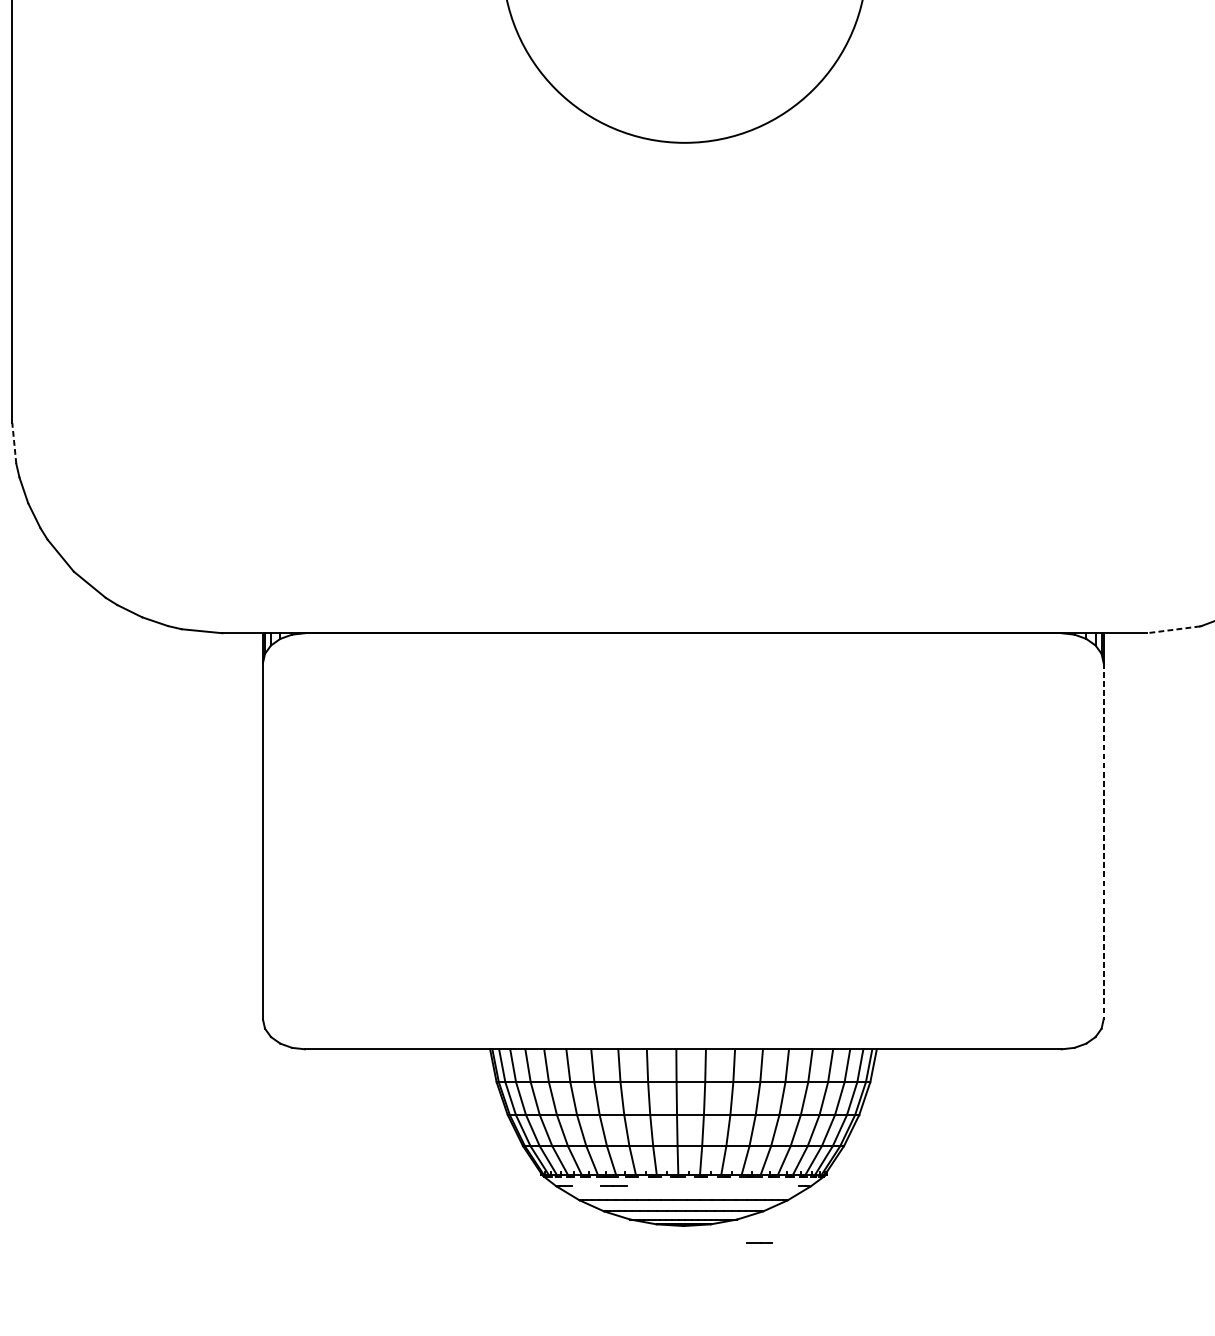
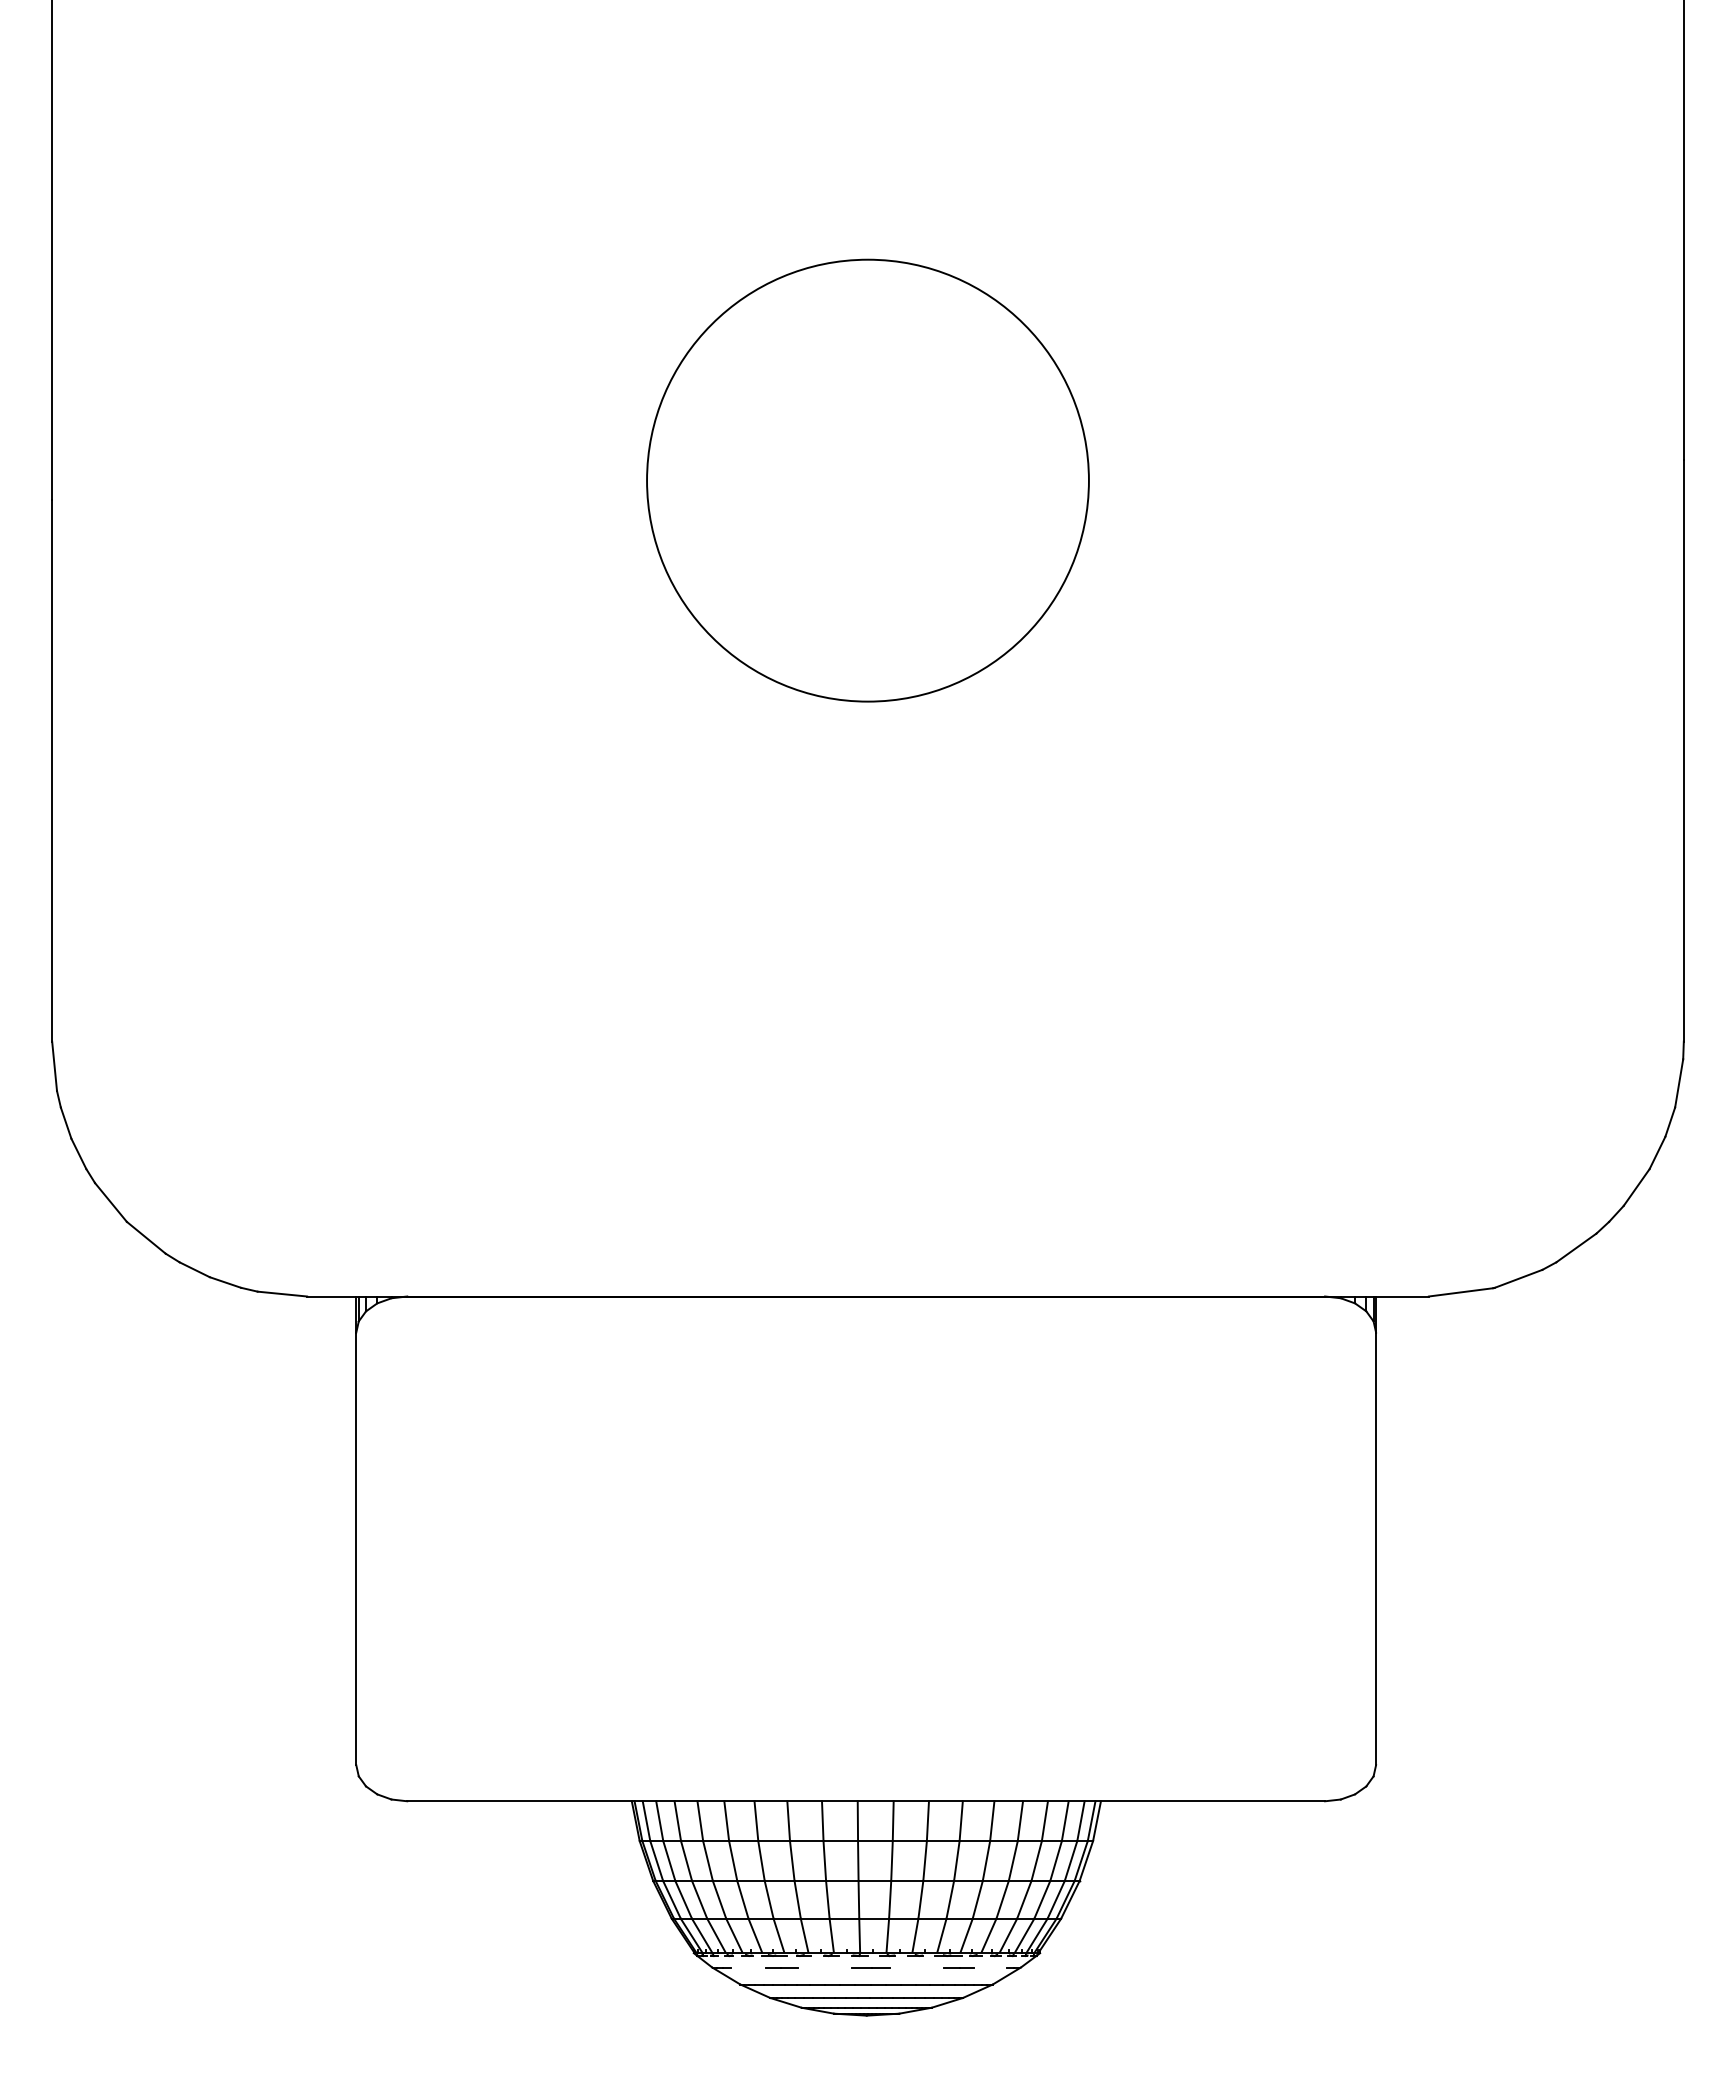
line: (14, 443) -> (54, 1066), dashed -> solid
line: (1173, 629) -> (1460, 1292), dashed -> solid
line: (1103, 841) -> (1376, 1549), dashed -> solid
line: (686, 1186) -> (870, 1967), added
line: (759, 1243) -> (958, 1967), moved

